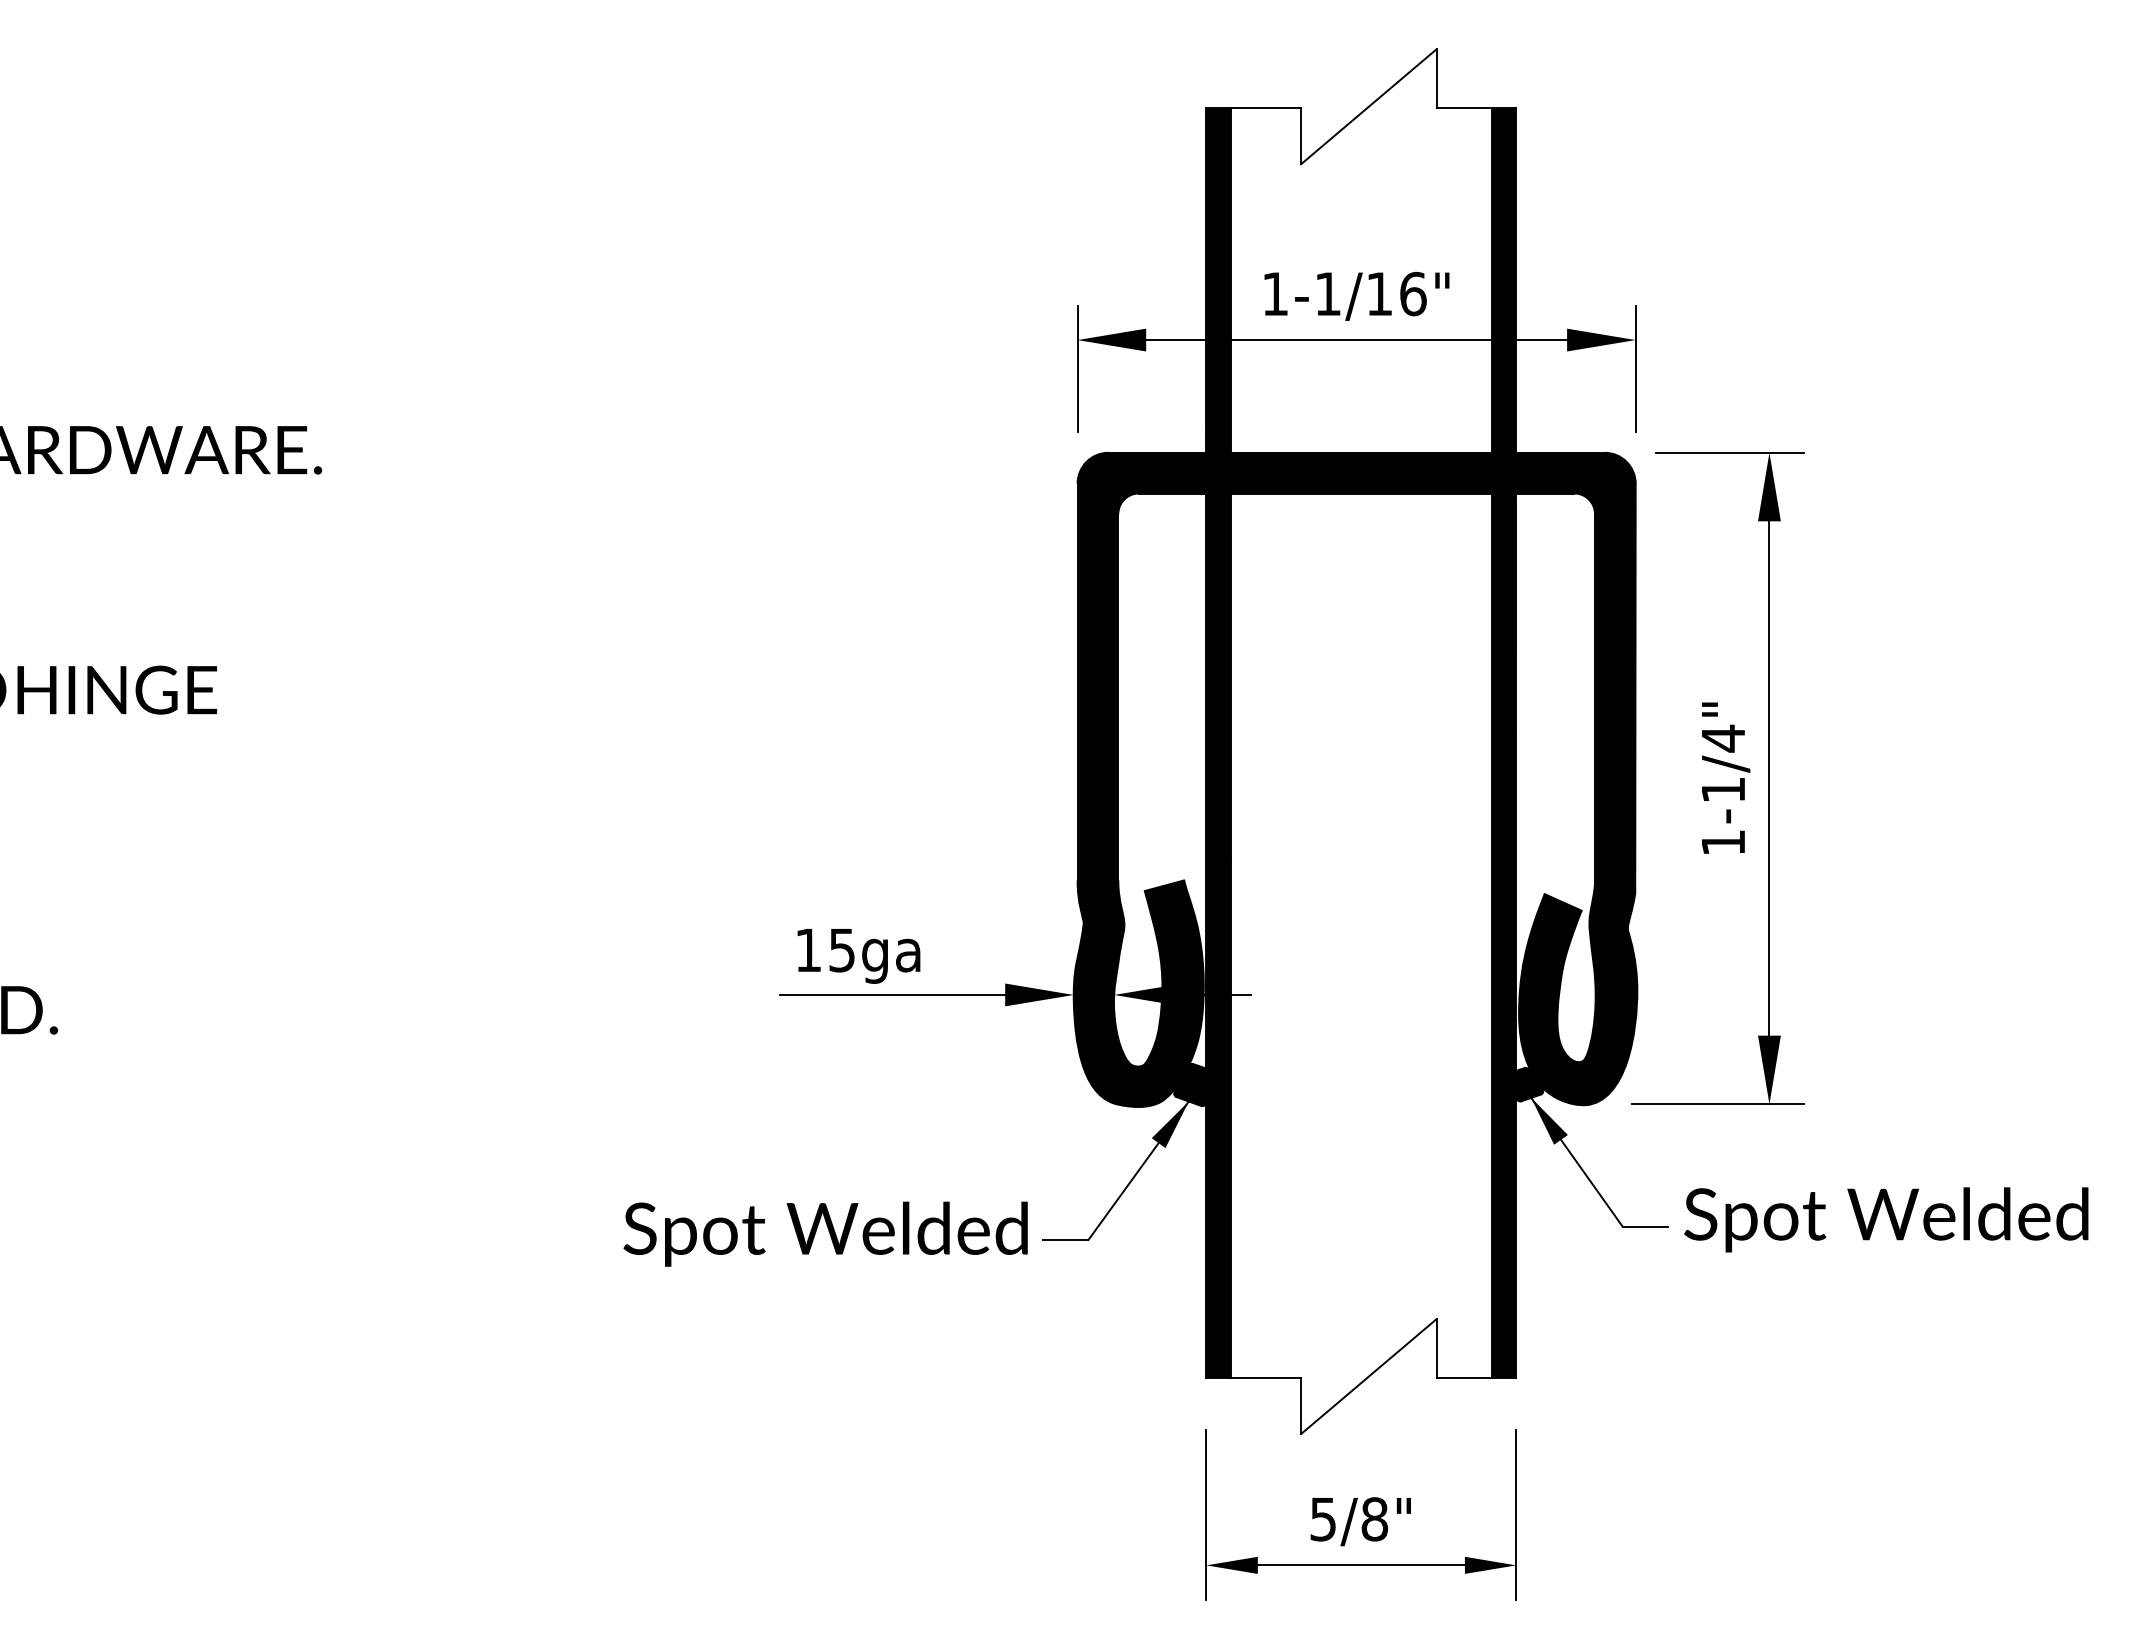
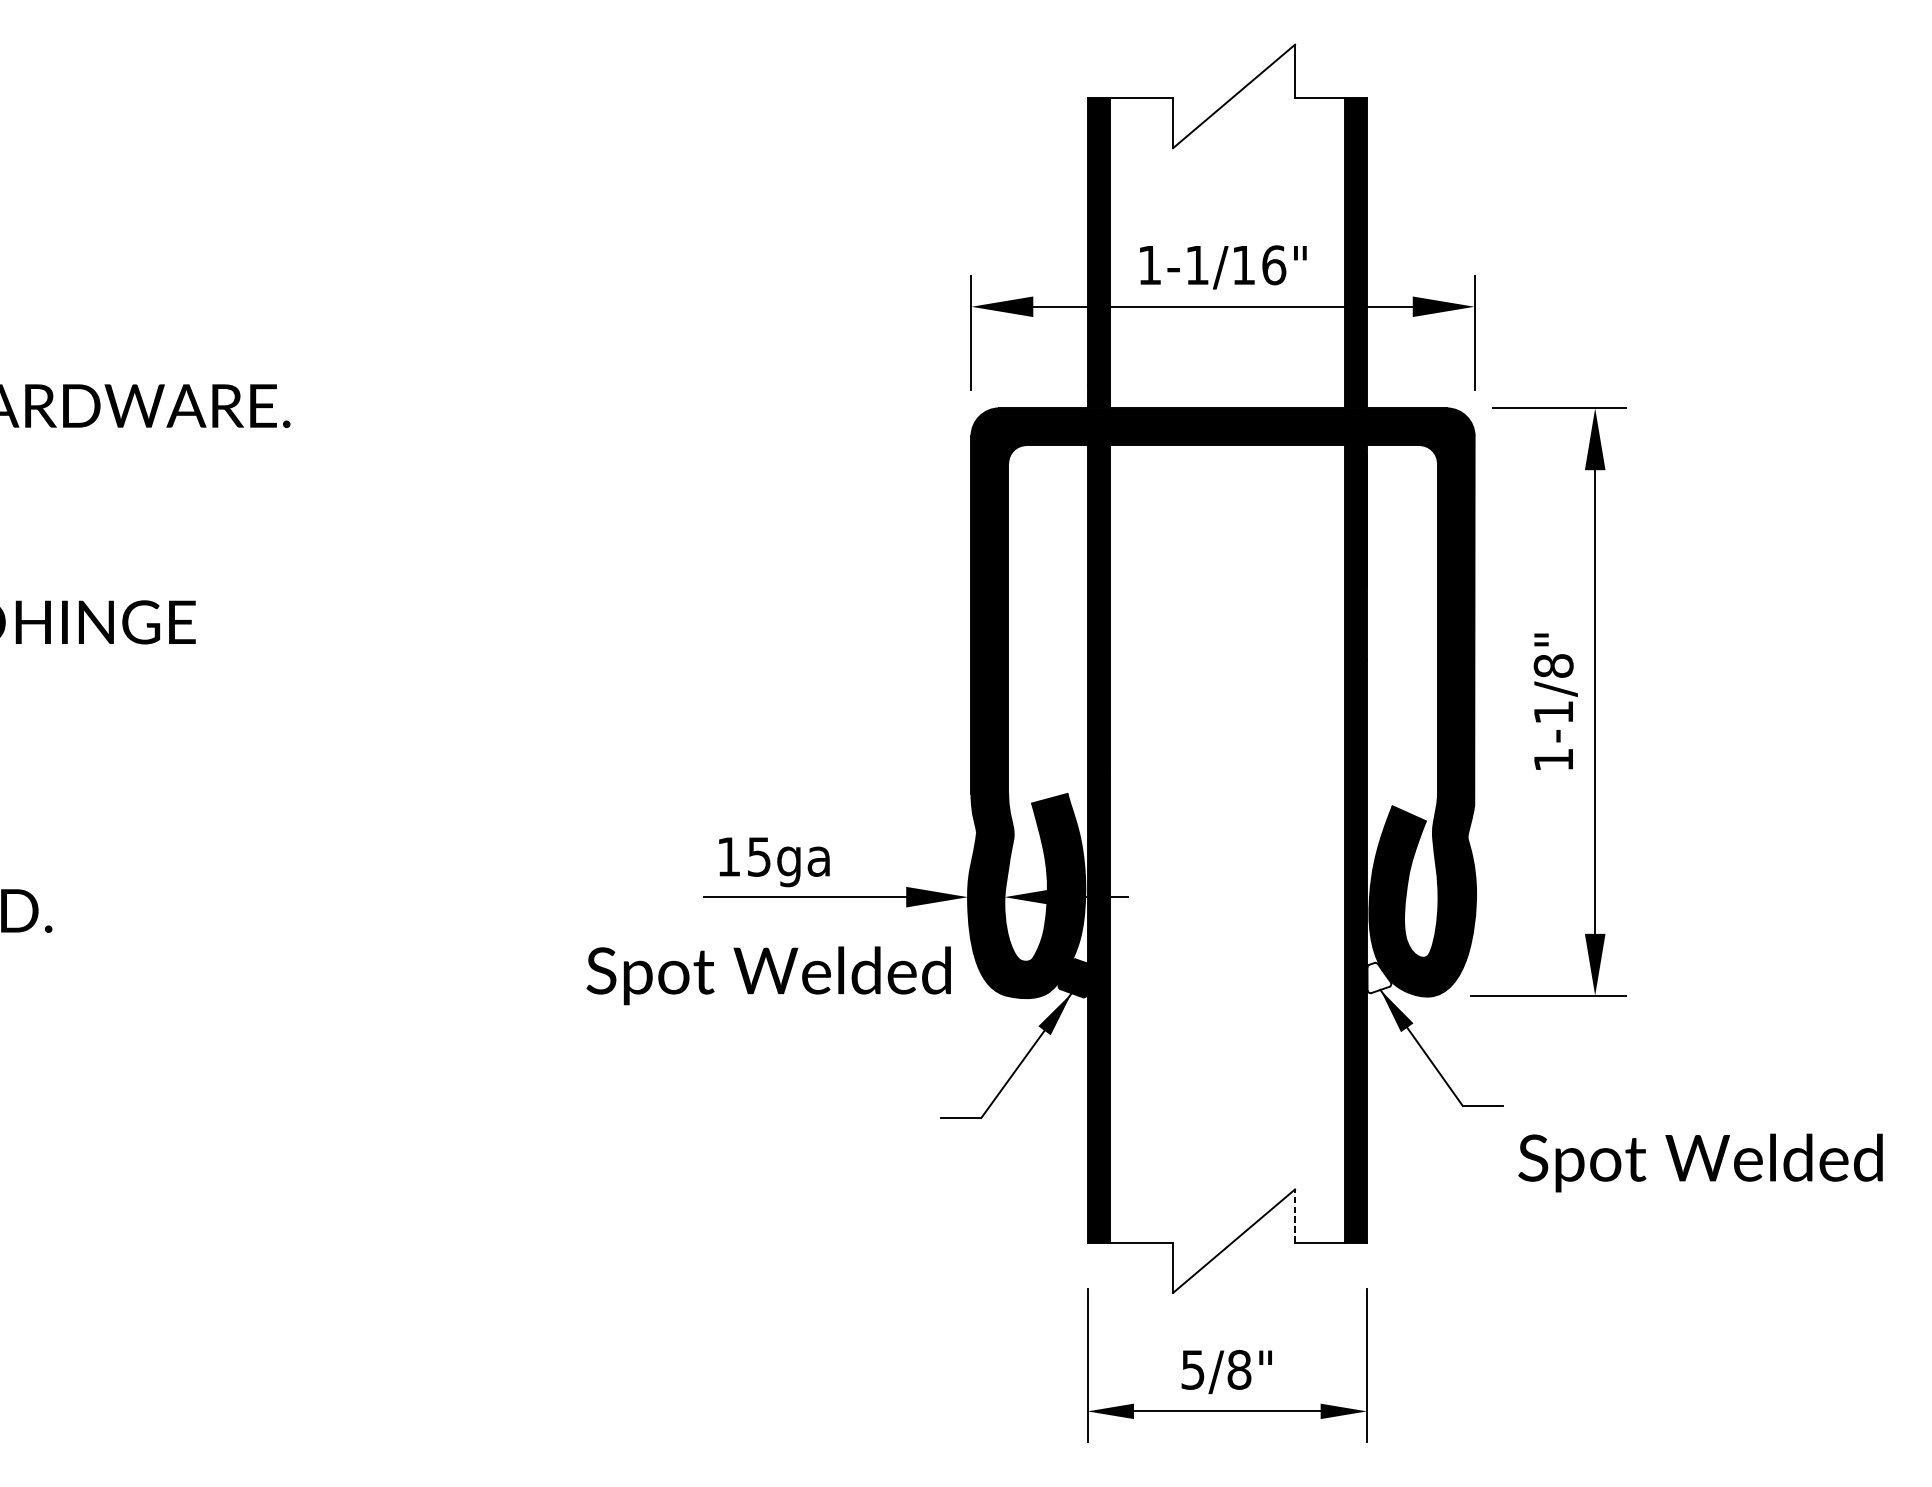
text: (1723, 738) -> (1553, 665), 1-1/4" -> 1-1/8"
fill: (1529, 1084) -> (1378, 977), removed
text: (1886, 1219) -> (1700, 1162), moved
text: (825, 1233) -> (768, 975), moved
line: (1436, 1348) -> (1295, 1215), solid -> dashed

